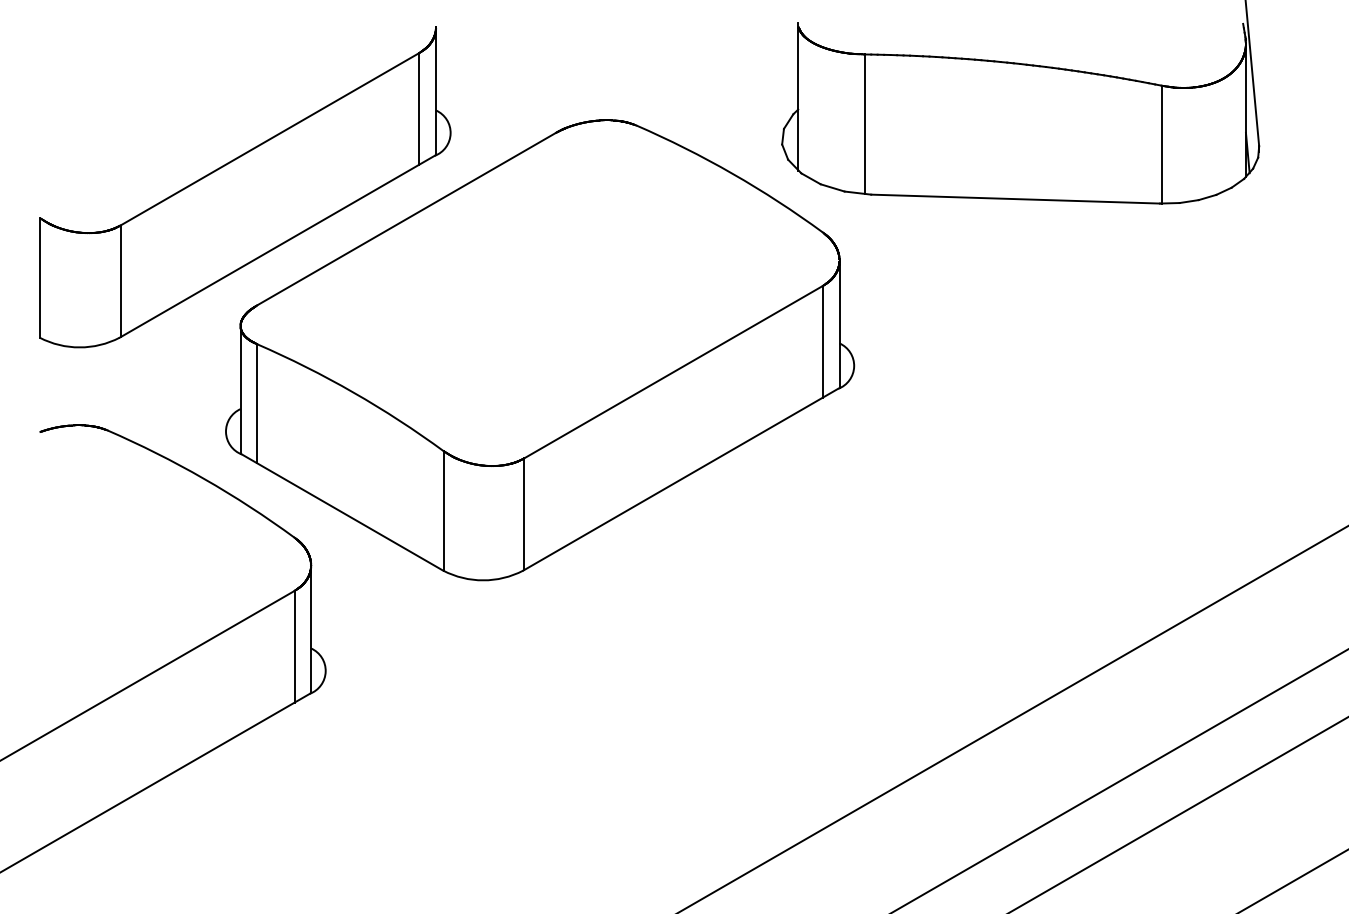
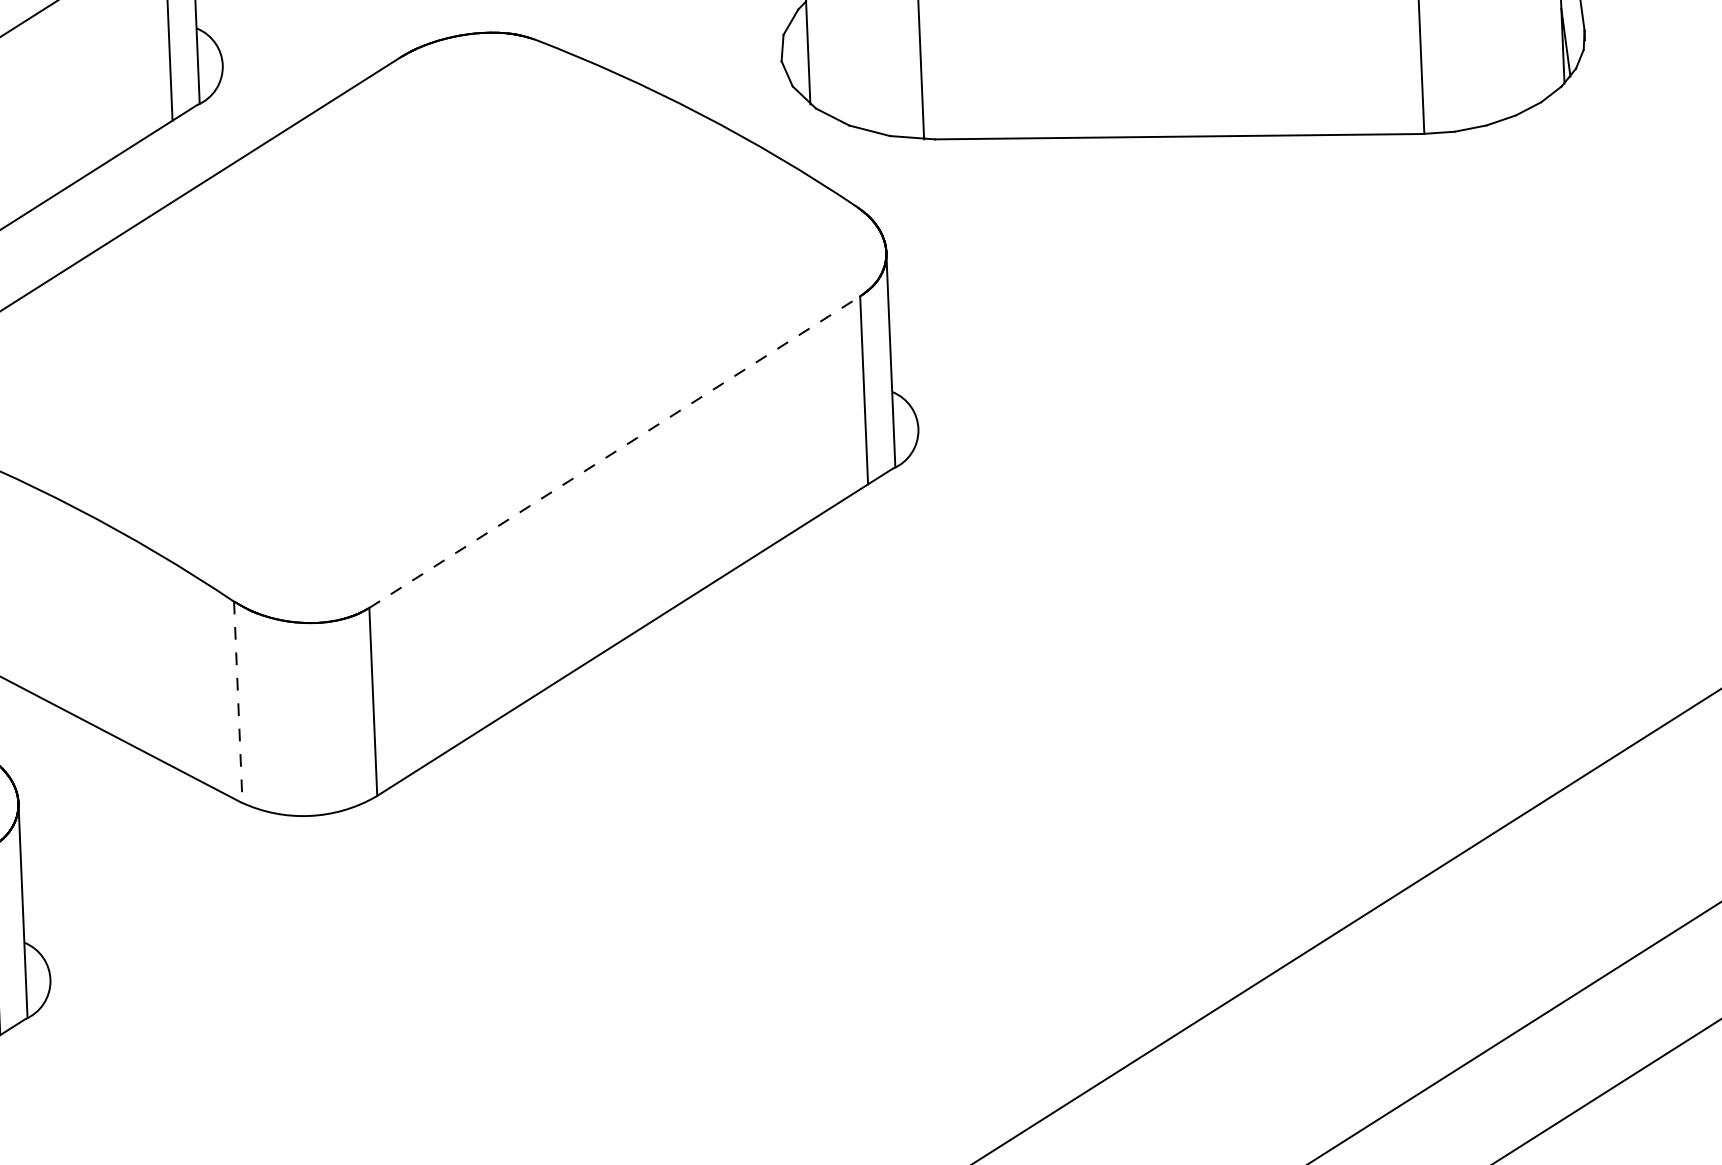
line: (673, 372) -> (614, 452), solid -> dashed
line: (444, 511) -> (239, 702), solid -> dashed

